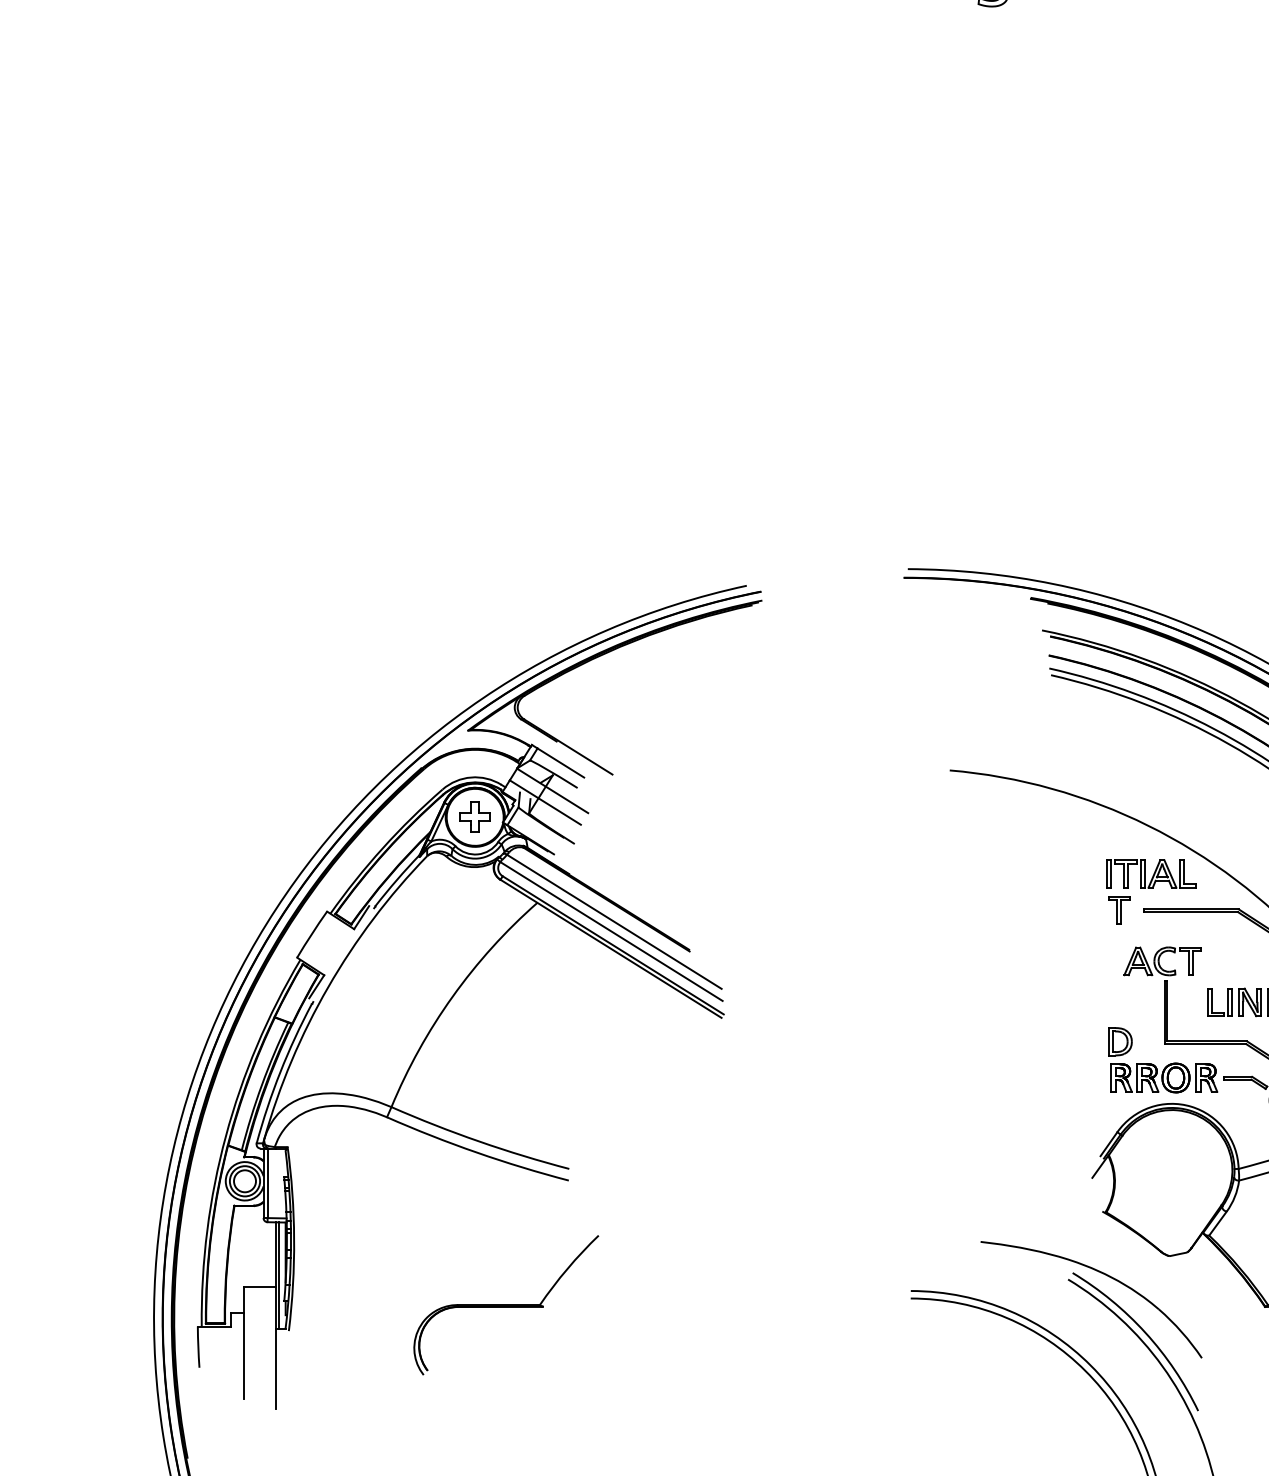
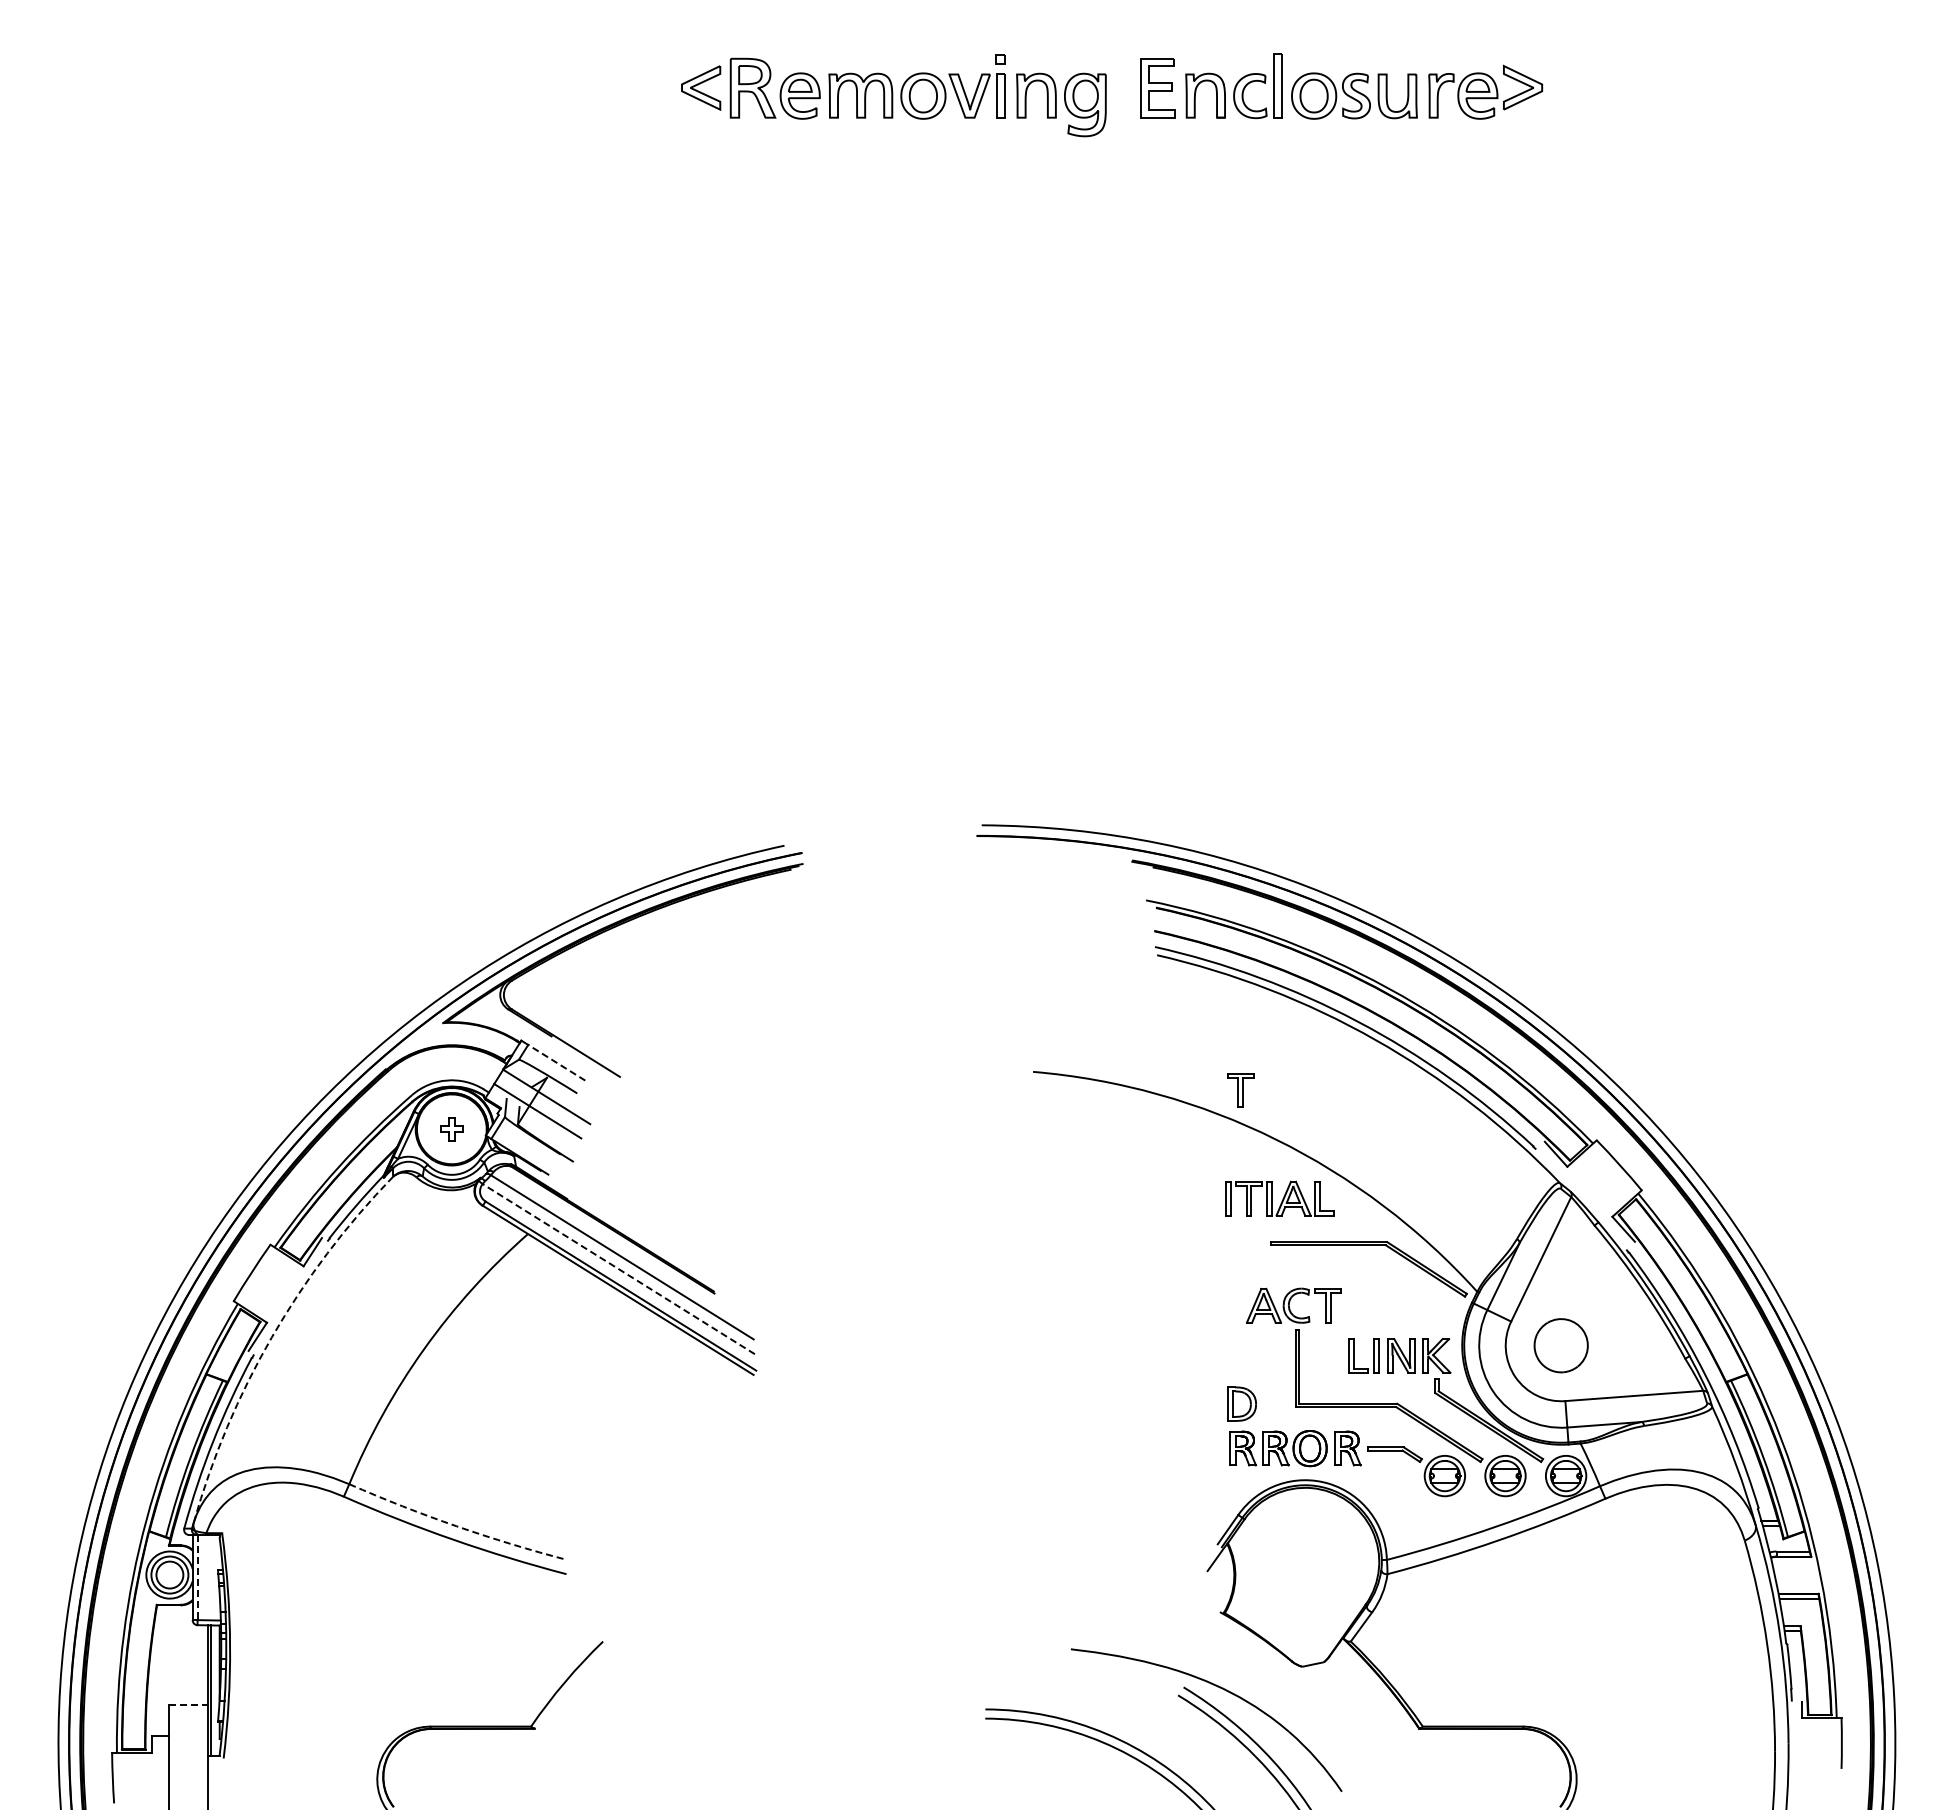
line: (560, 762) -> (556, 1062), solid -> dashed
part: (474, 817) -> (451, 1129), size x0.6
part: (1119, 910) -> (1240, 1090), moved
line: (611, 931) -> (618, 1269), solid -> dashed
arc: (327, 987) -> (271, 1337), solid -> dashed
arc: (478, 1141) -> (456, 1526), solid -> dashed
line: (267, 1183) -> (197, 1577), solid -> dashed
line: (260, 1286) -> (188, 1704), solid -> dashed

